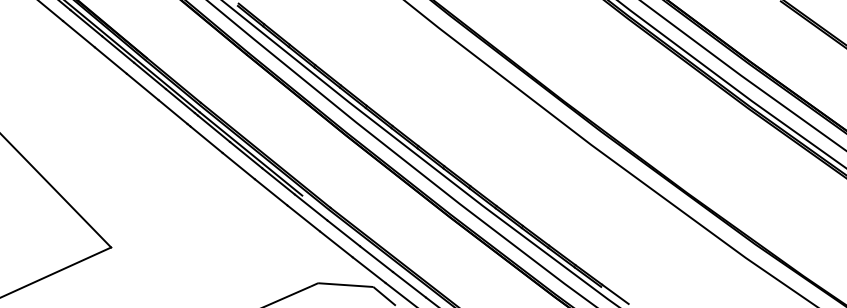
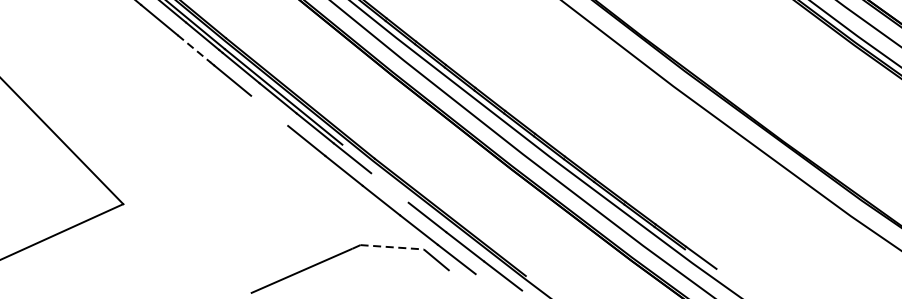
line: (173, 112) -> (194, 49), solid -> dashed
line: (238, 165) -> (269, 110), removed
line: (343, 233) -> (389, 188), removed
line: (345, 285) -> (391, 247), solid -> dashed

